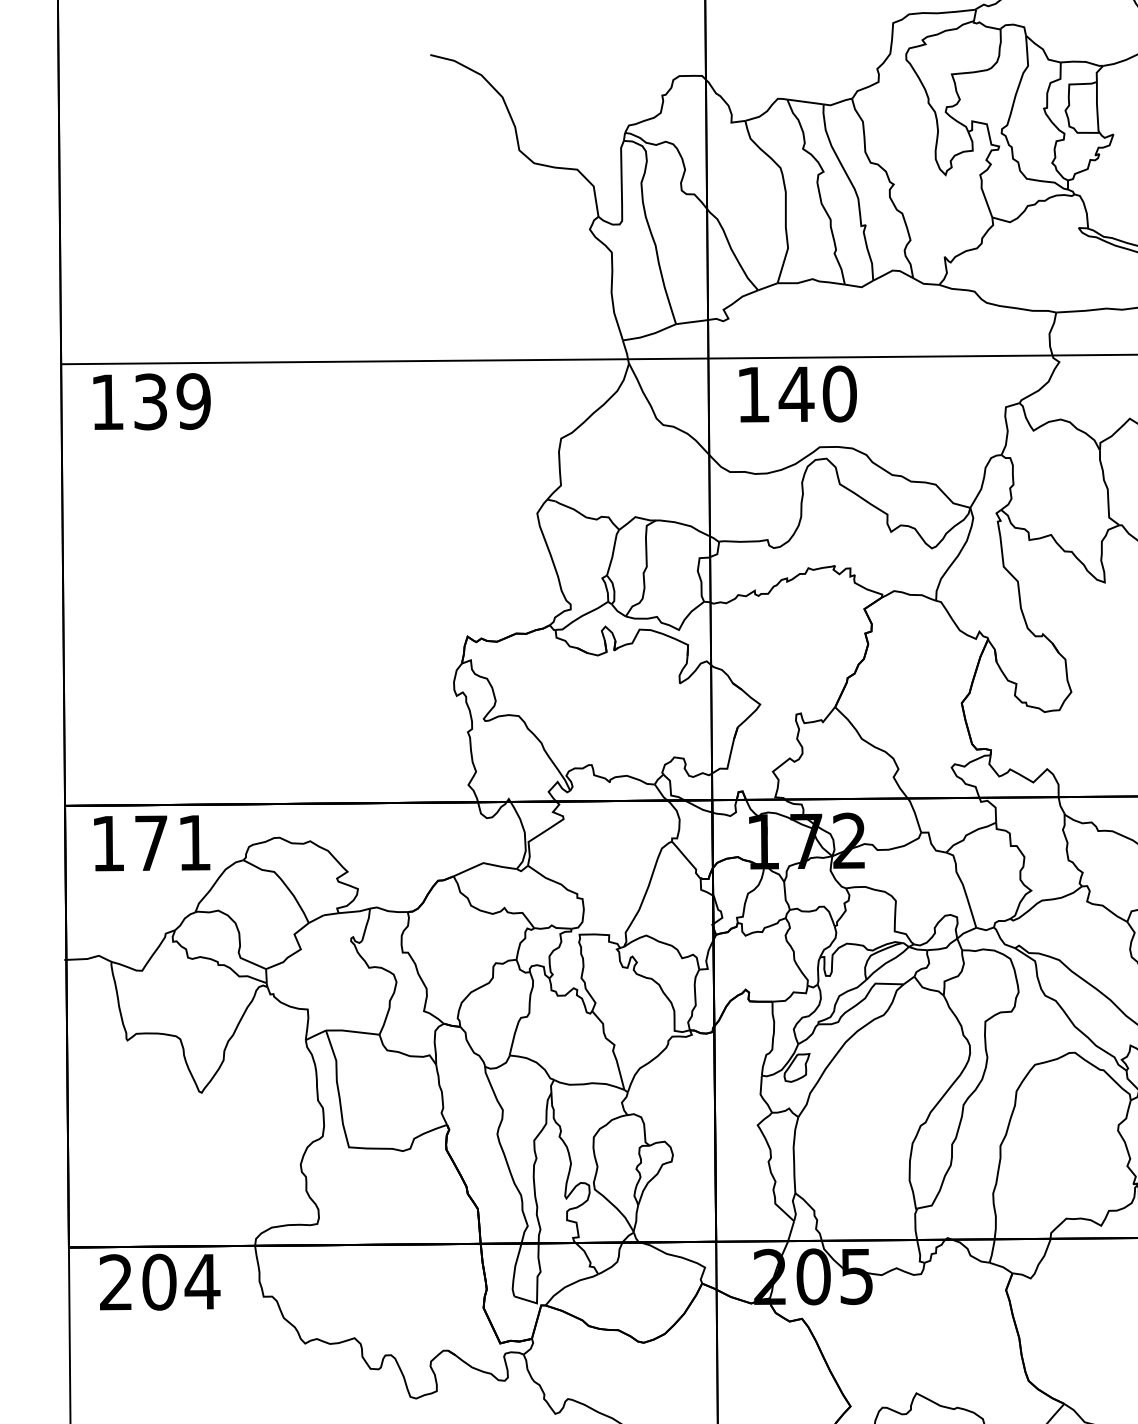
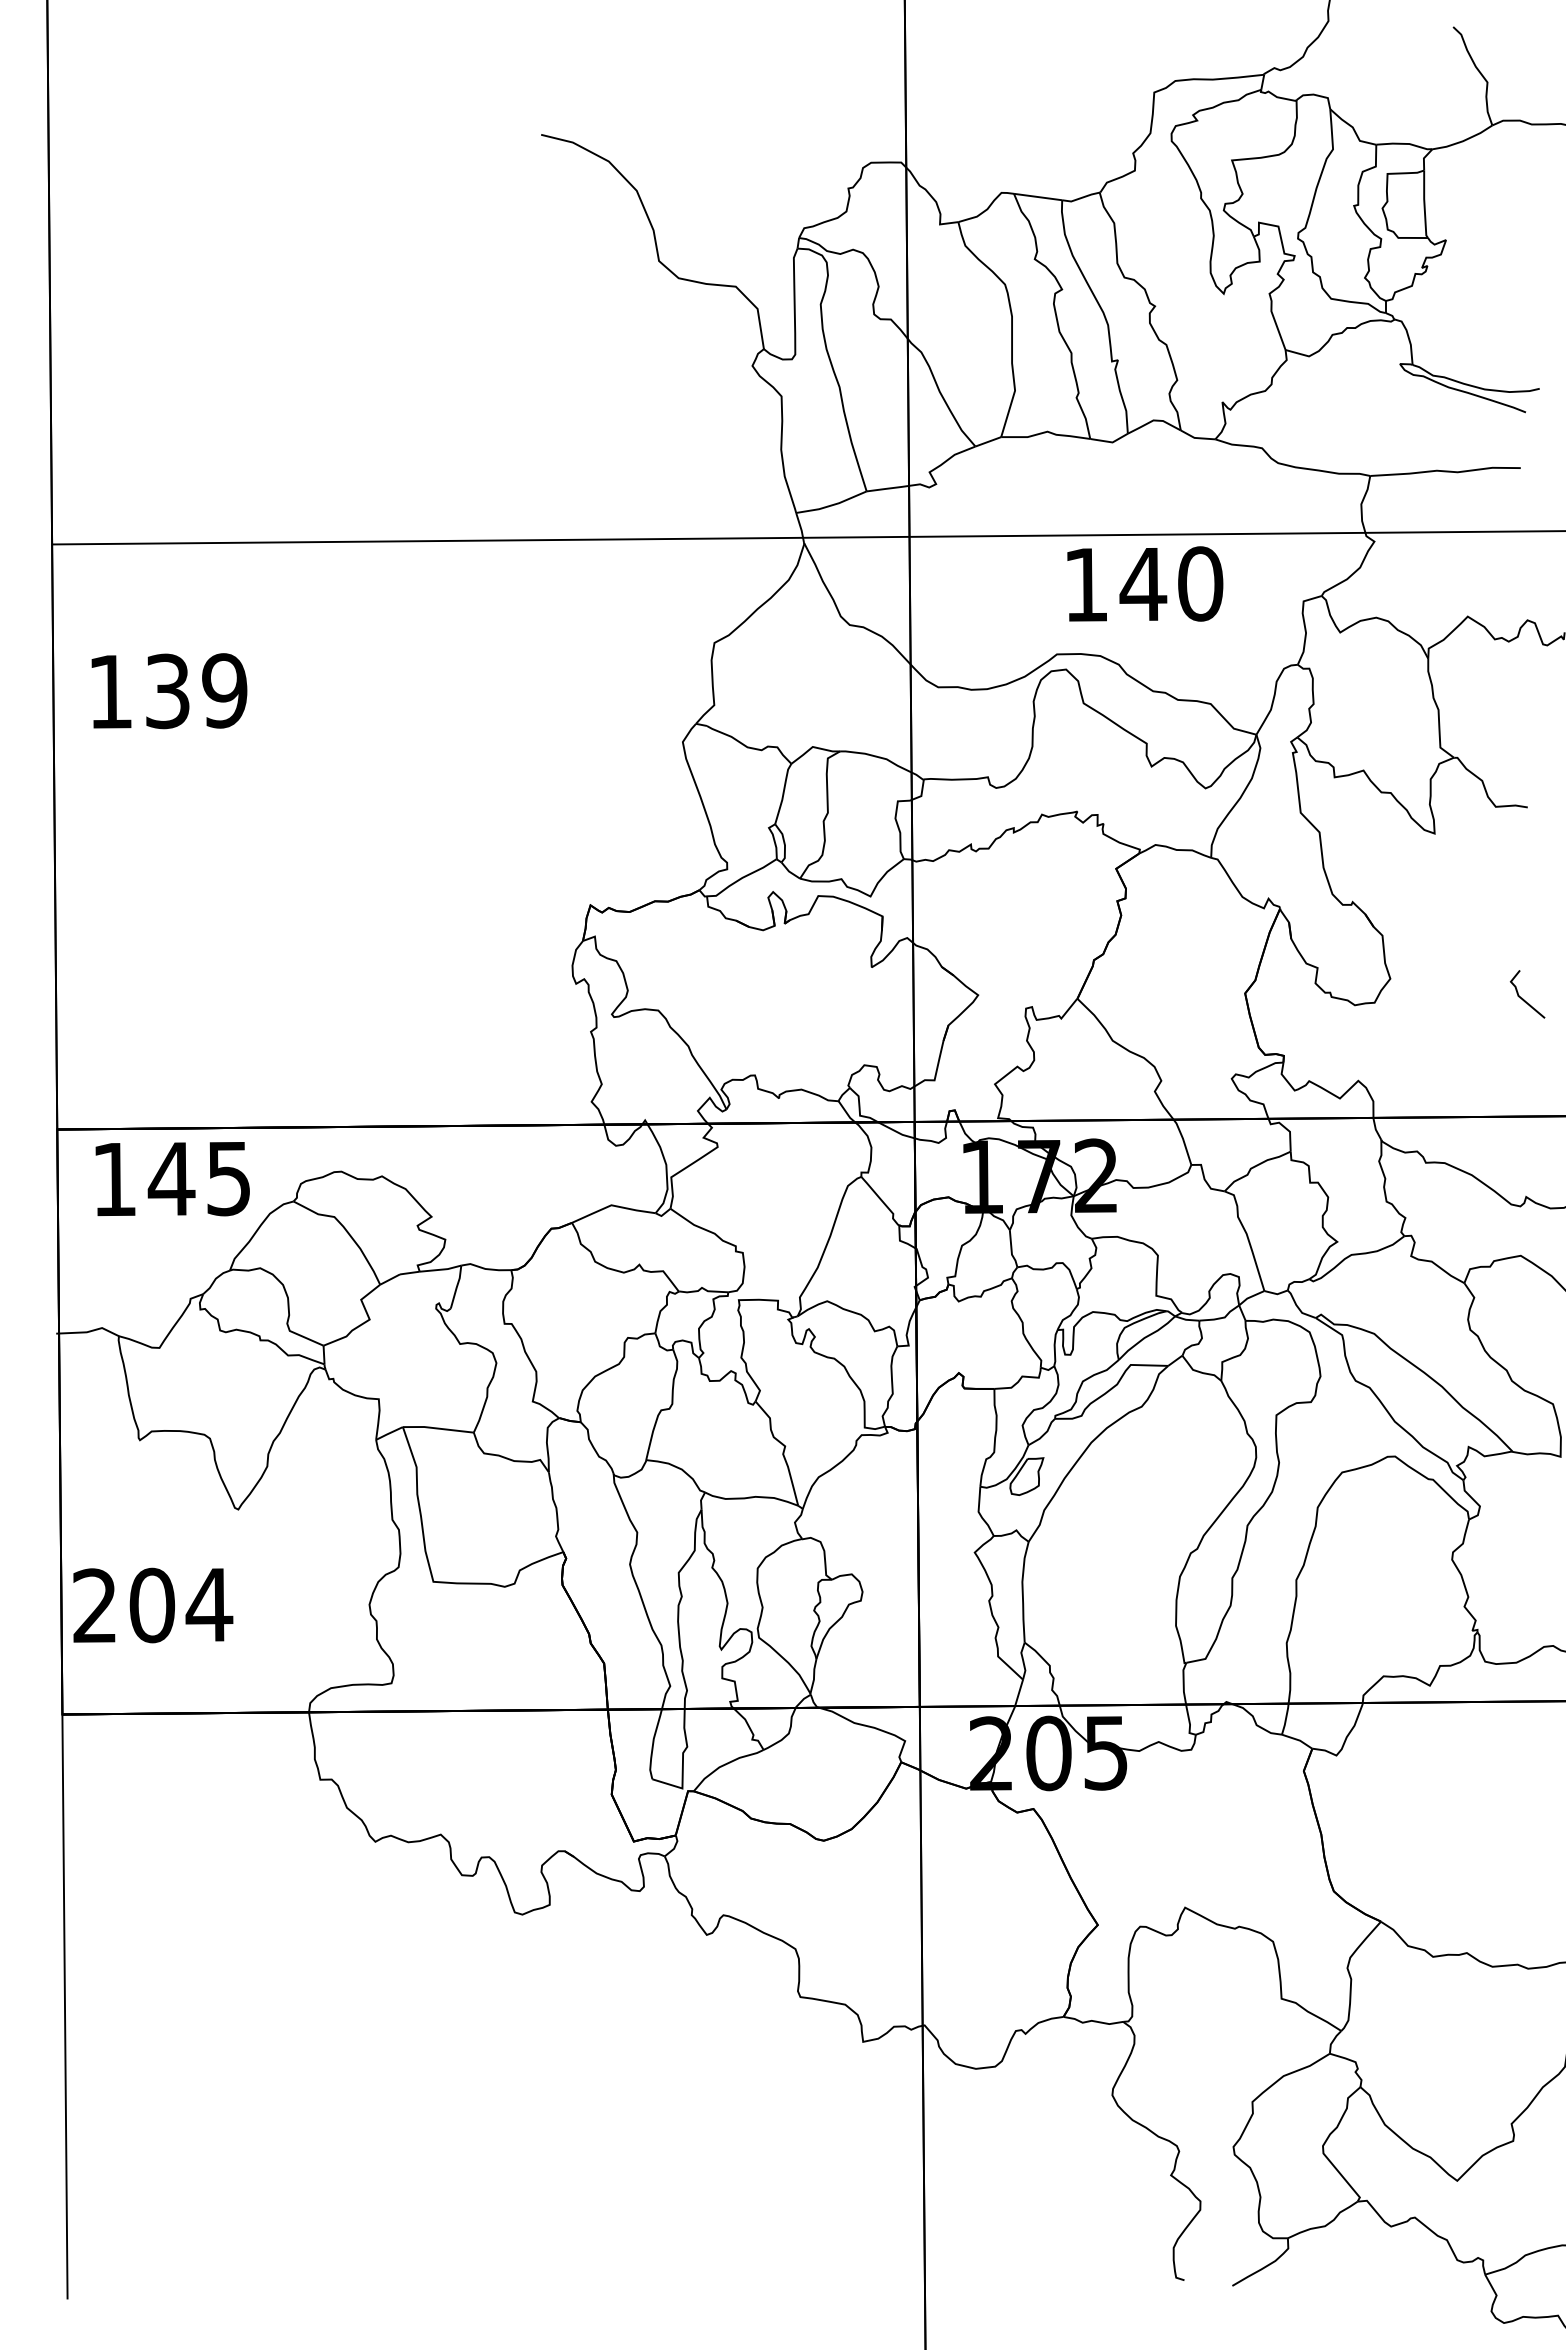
text: (798, 393) -> (1145, 583), moved
text: (152, 402) -> (169, 691), moved
text: (171, 843) -> (198, 1179), 171 -> 145
text: (160, 1282) -> (153, 1605), moved

